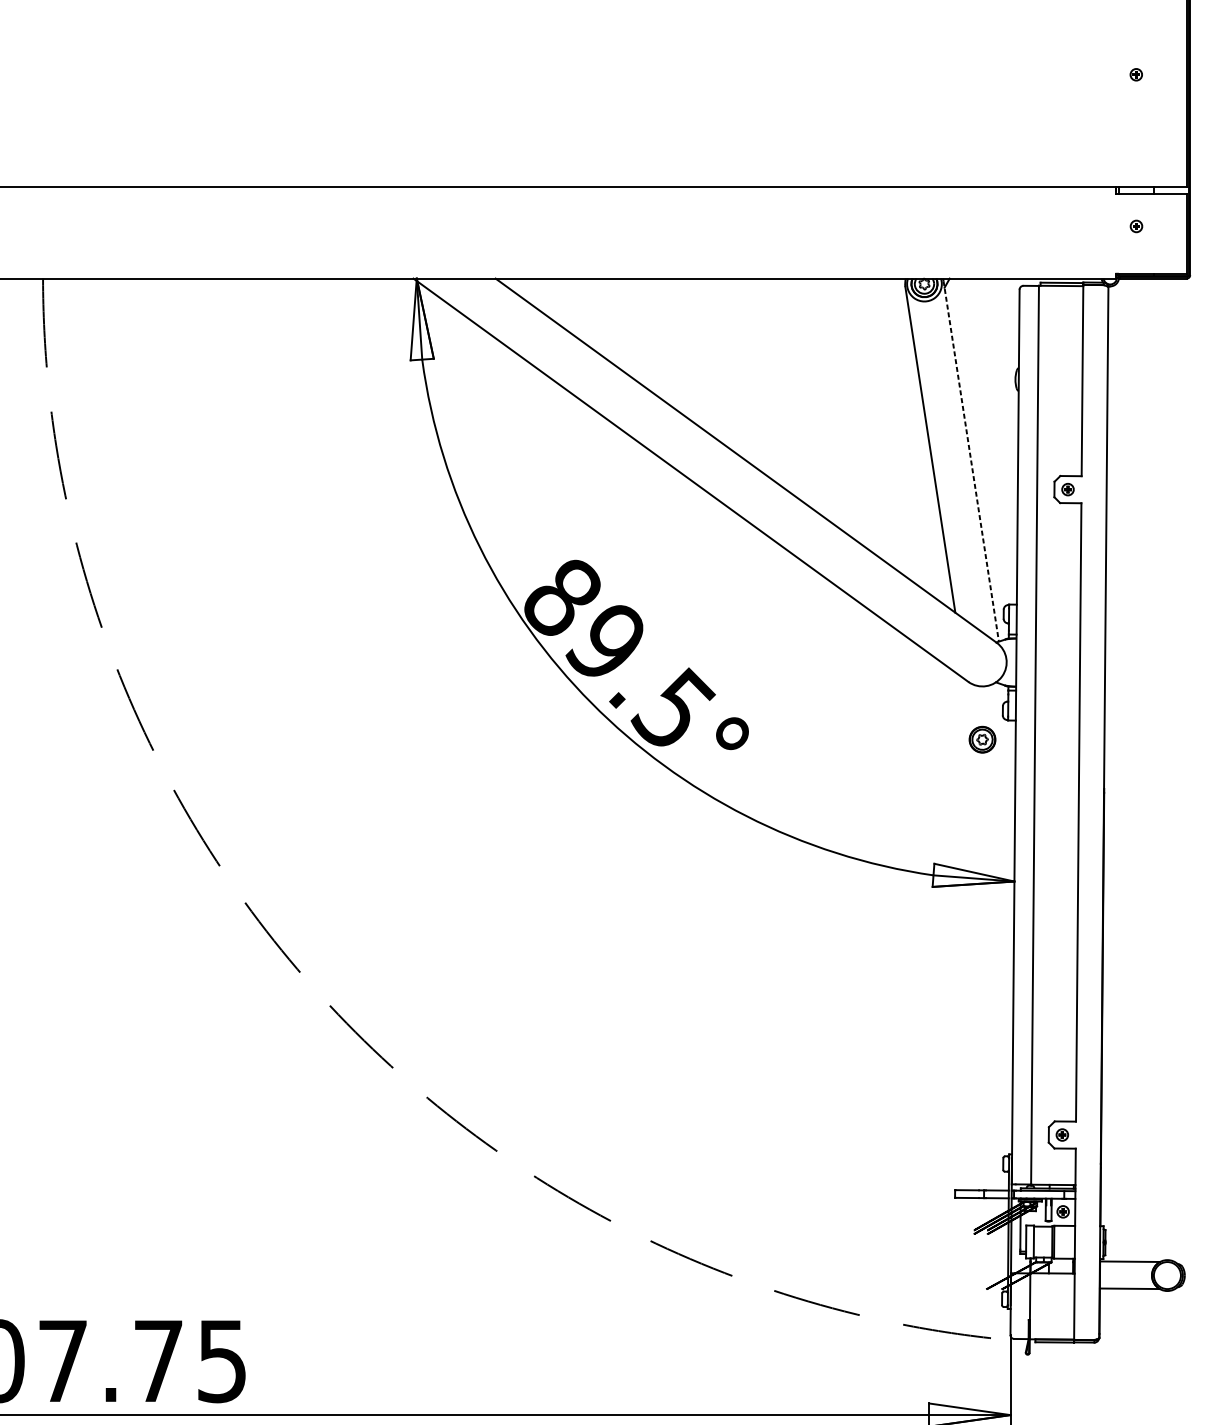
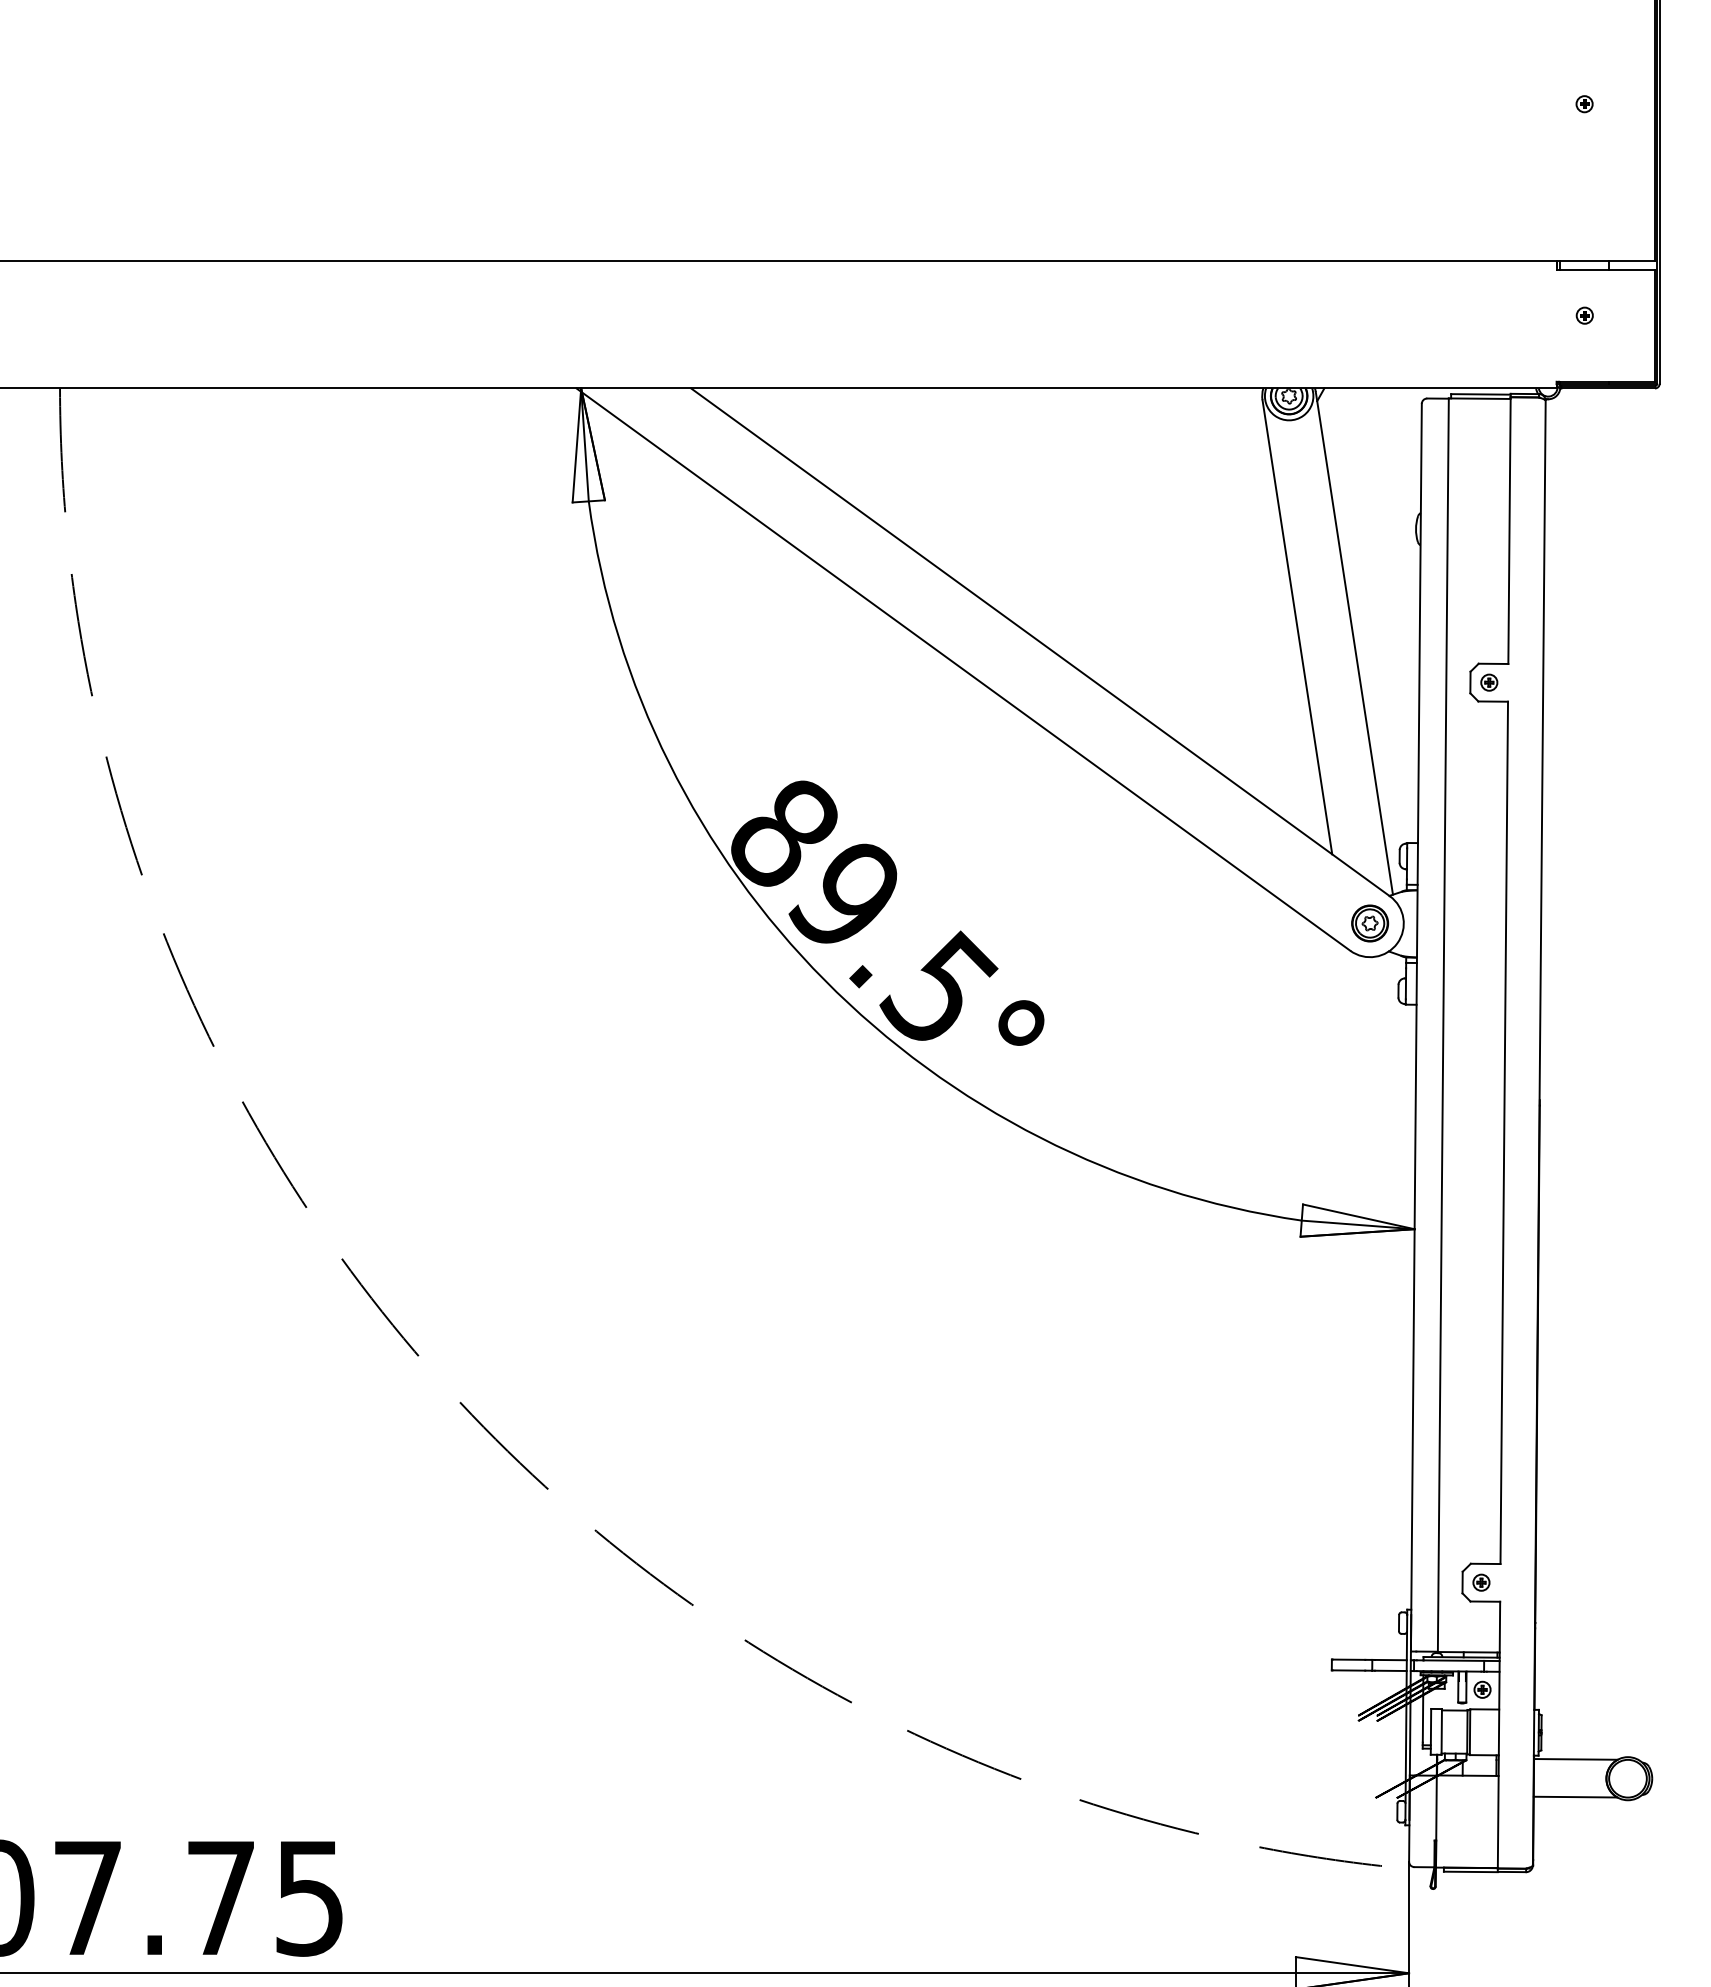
line: (971, 461) -> (1354, 643), dashed -> solid
part: (982, 739) -> (1370, 923), moved

